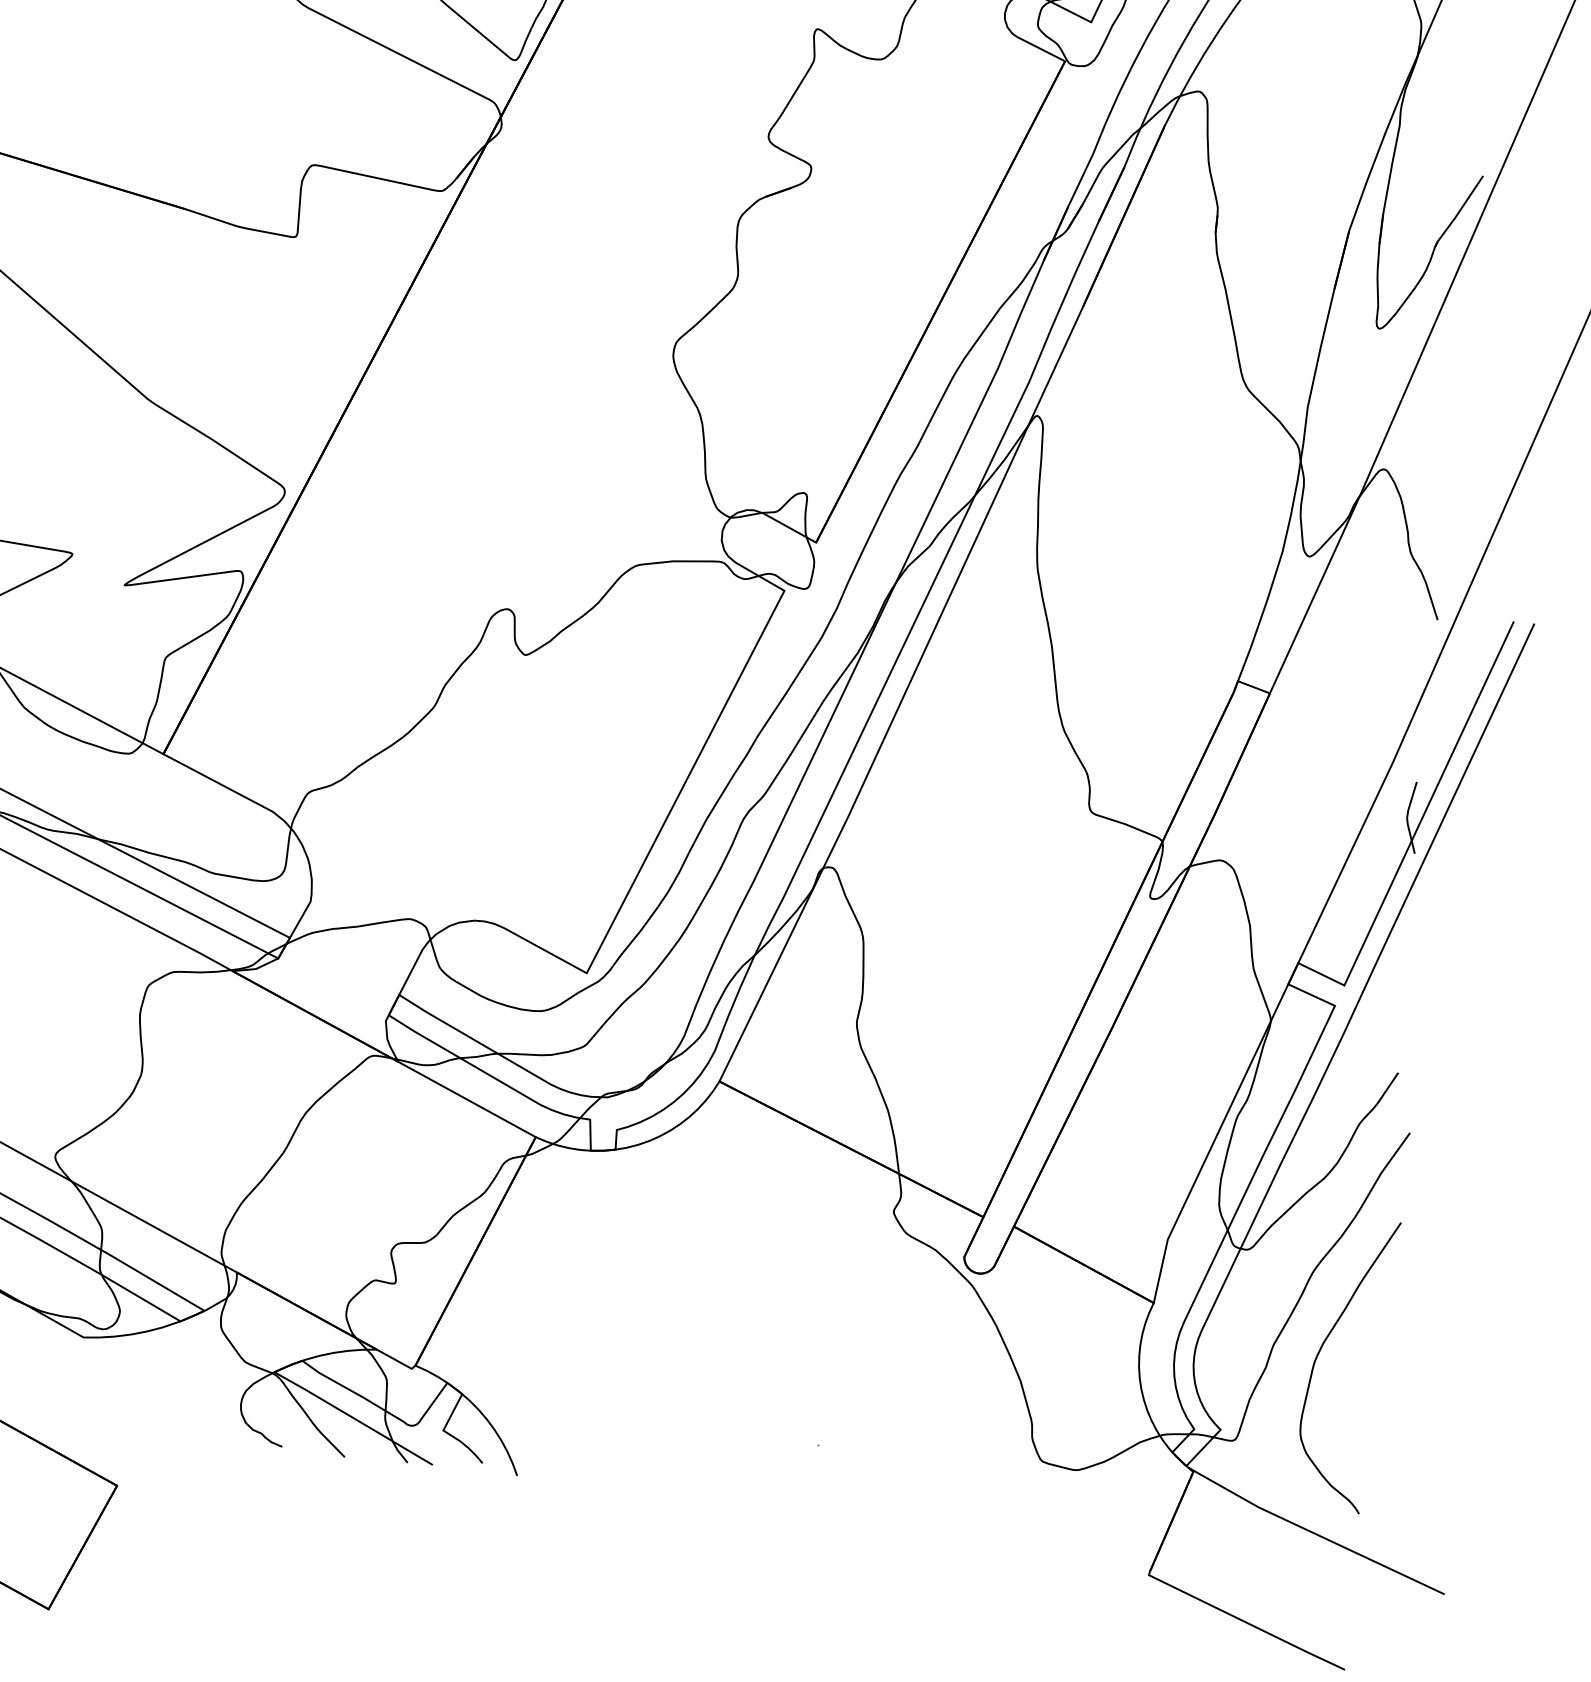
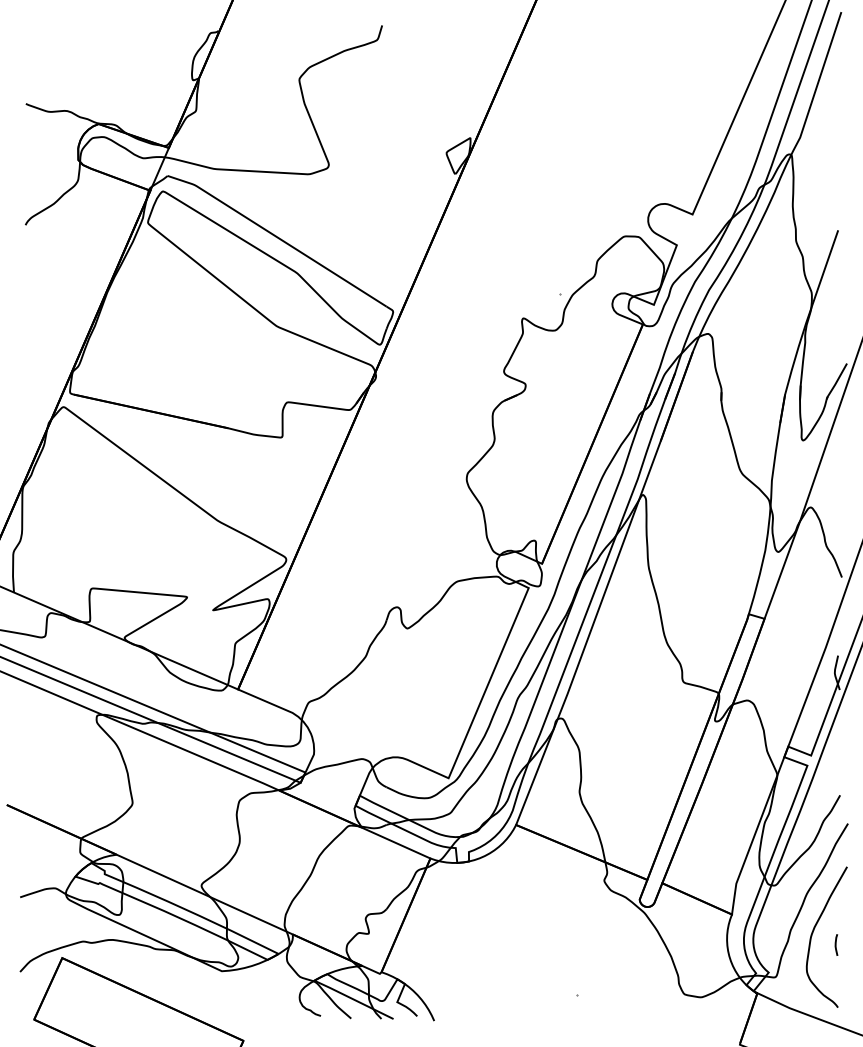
curve: (1366, 1382) -> (836, 944), added

